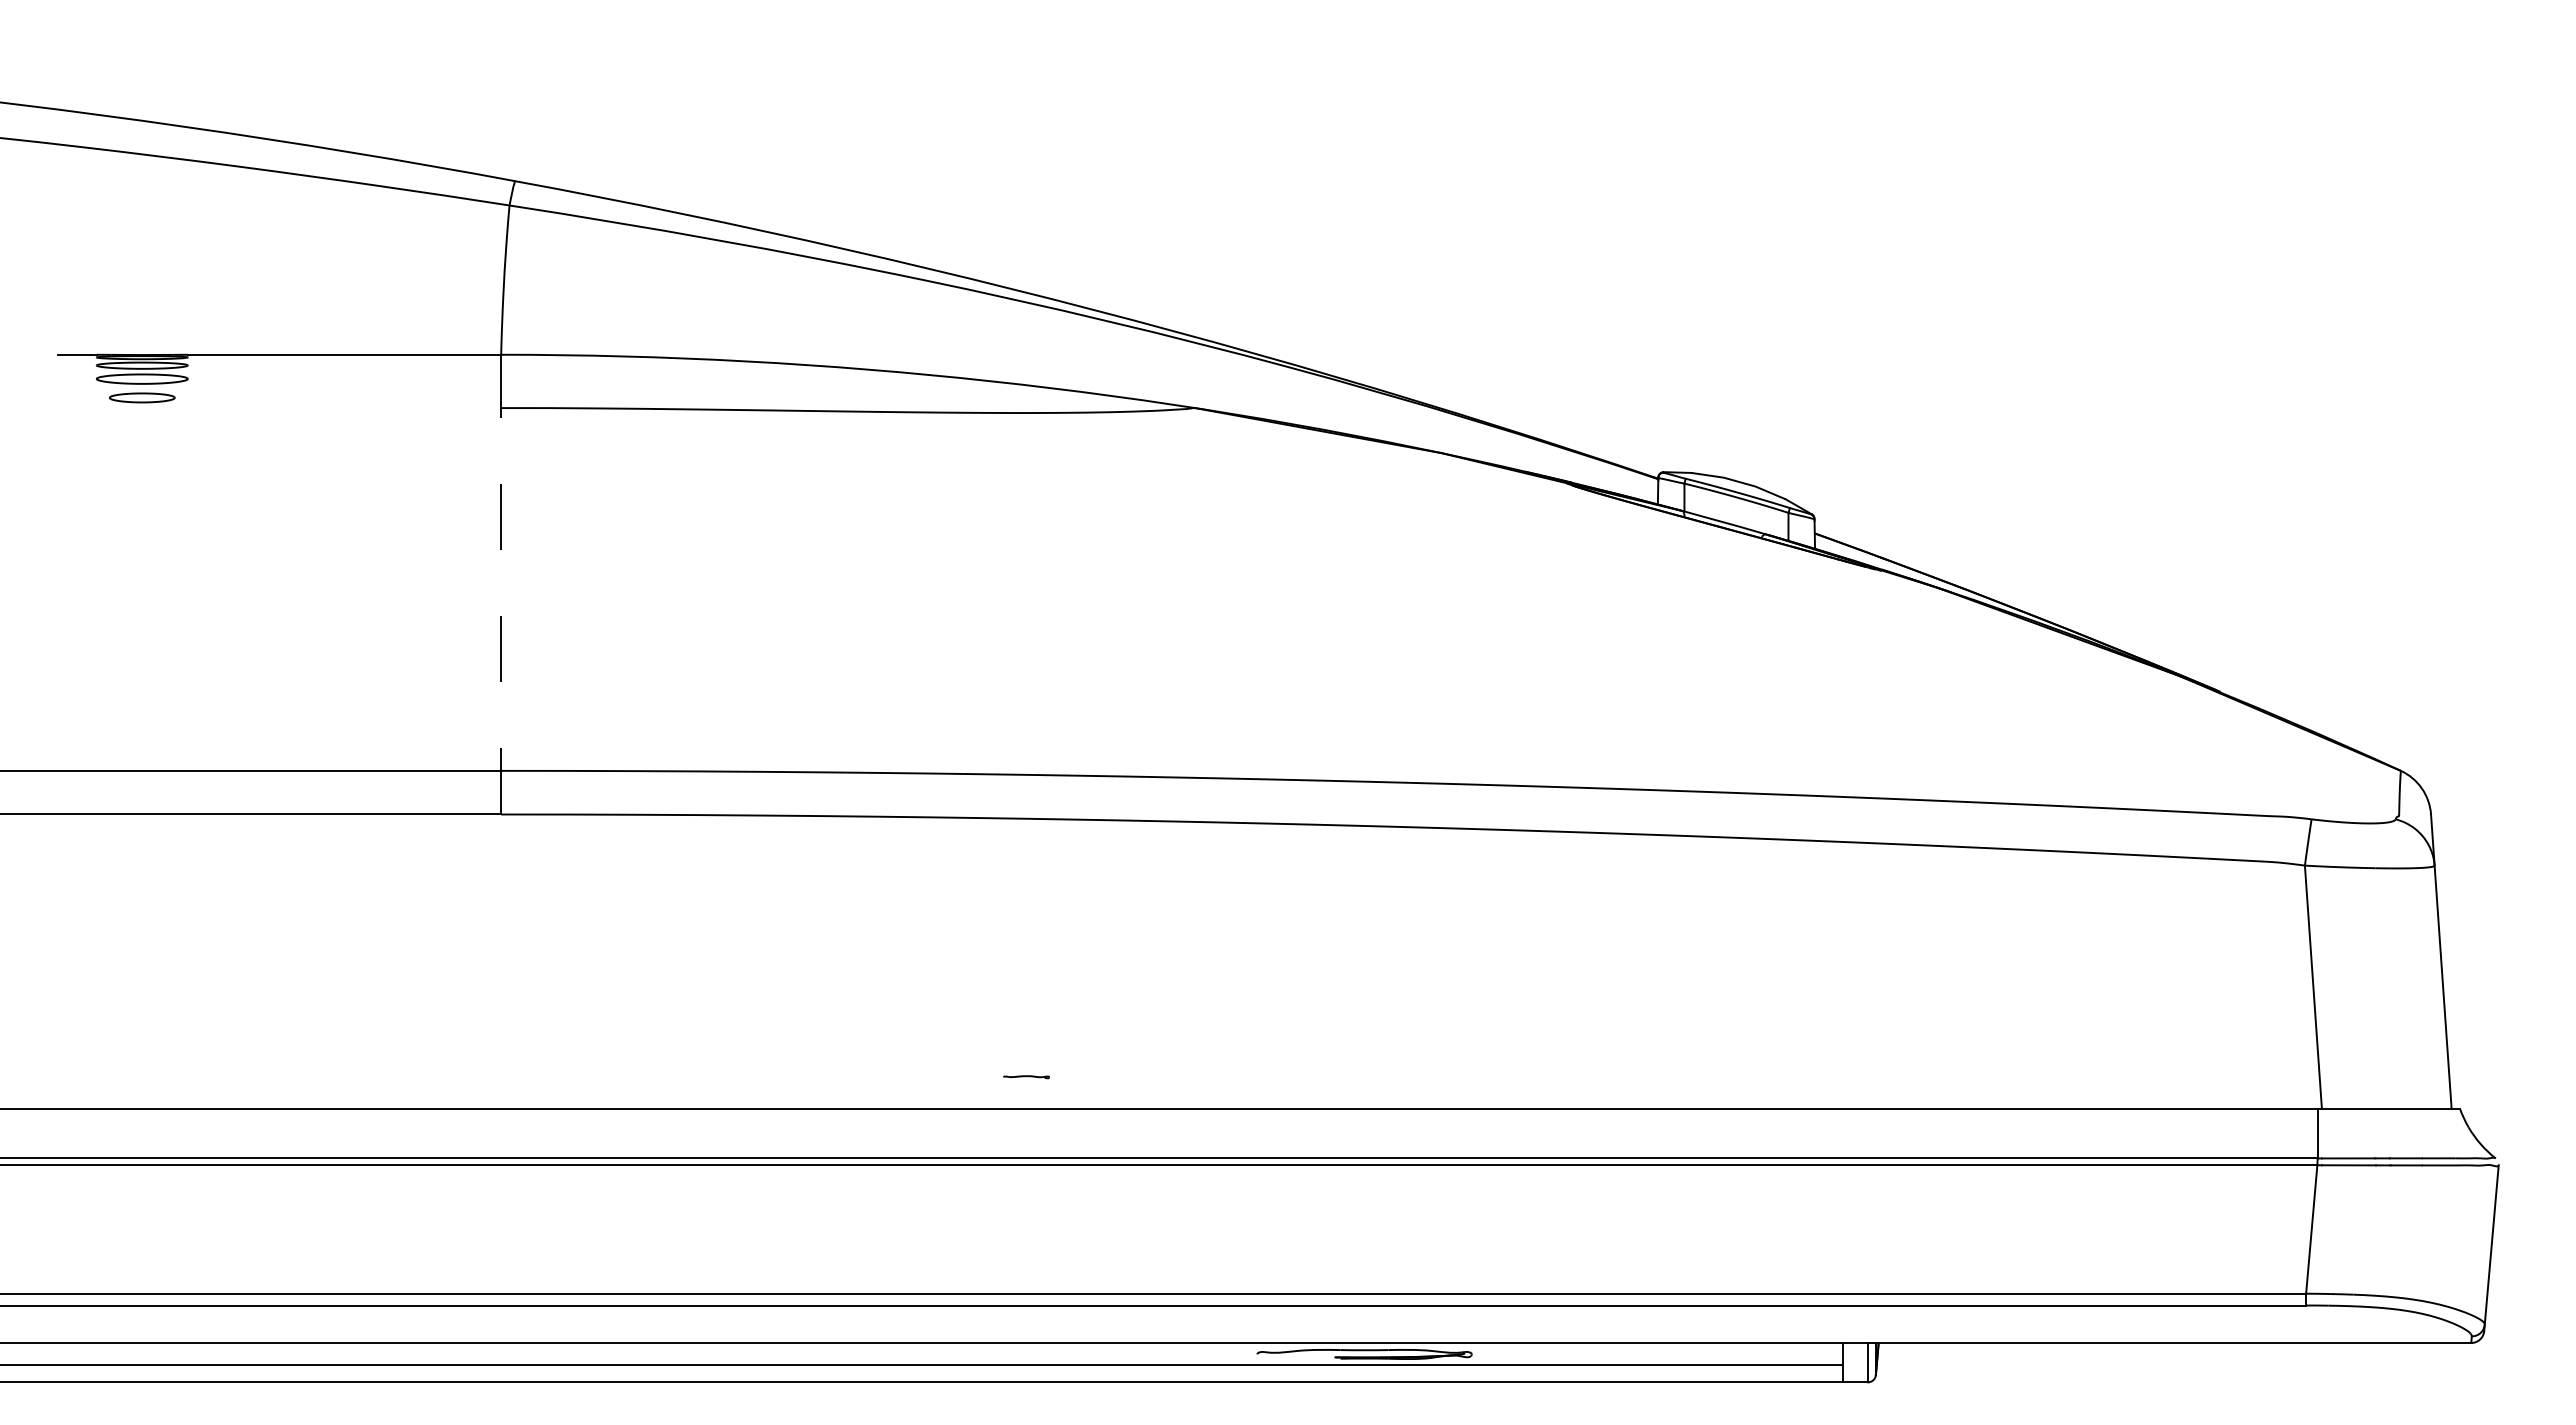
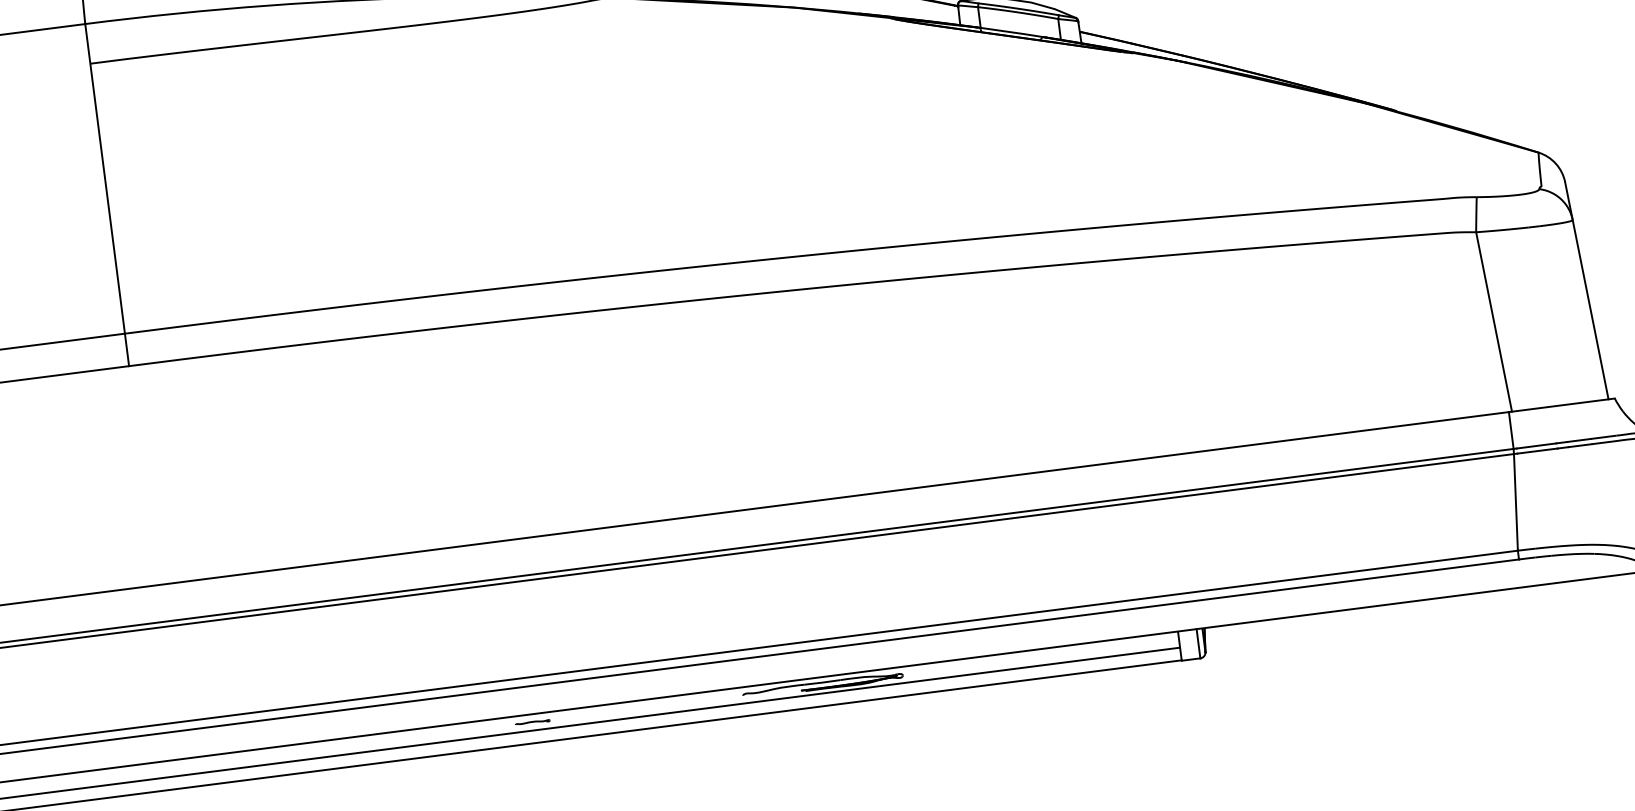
line: (501, 584) -> (107, 194), dashed -> solid
part: (1026, 1077) -> (532, 722), moved

